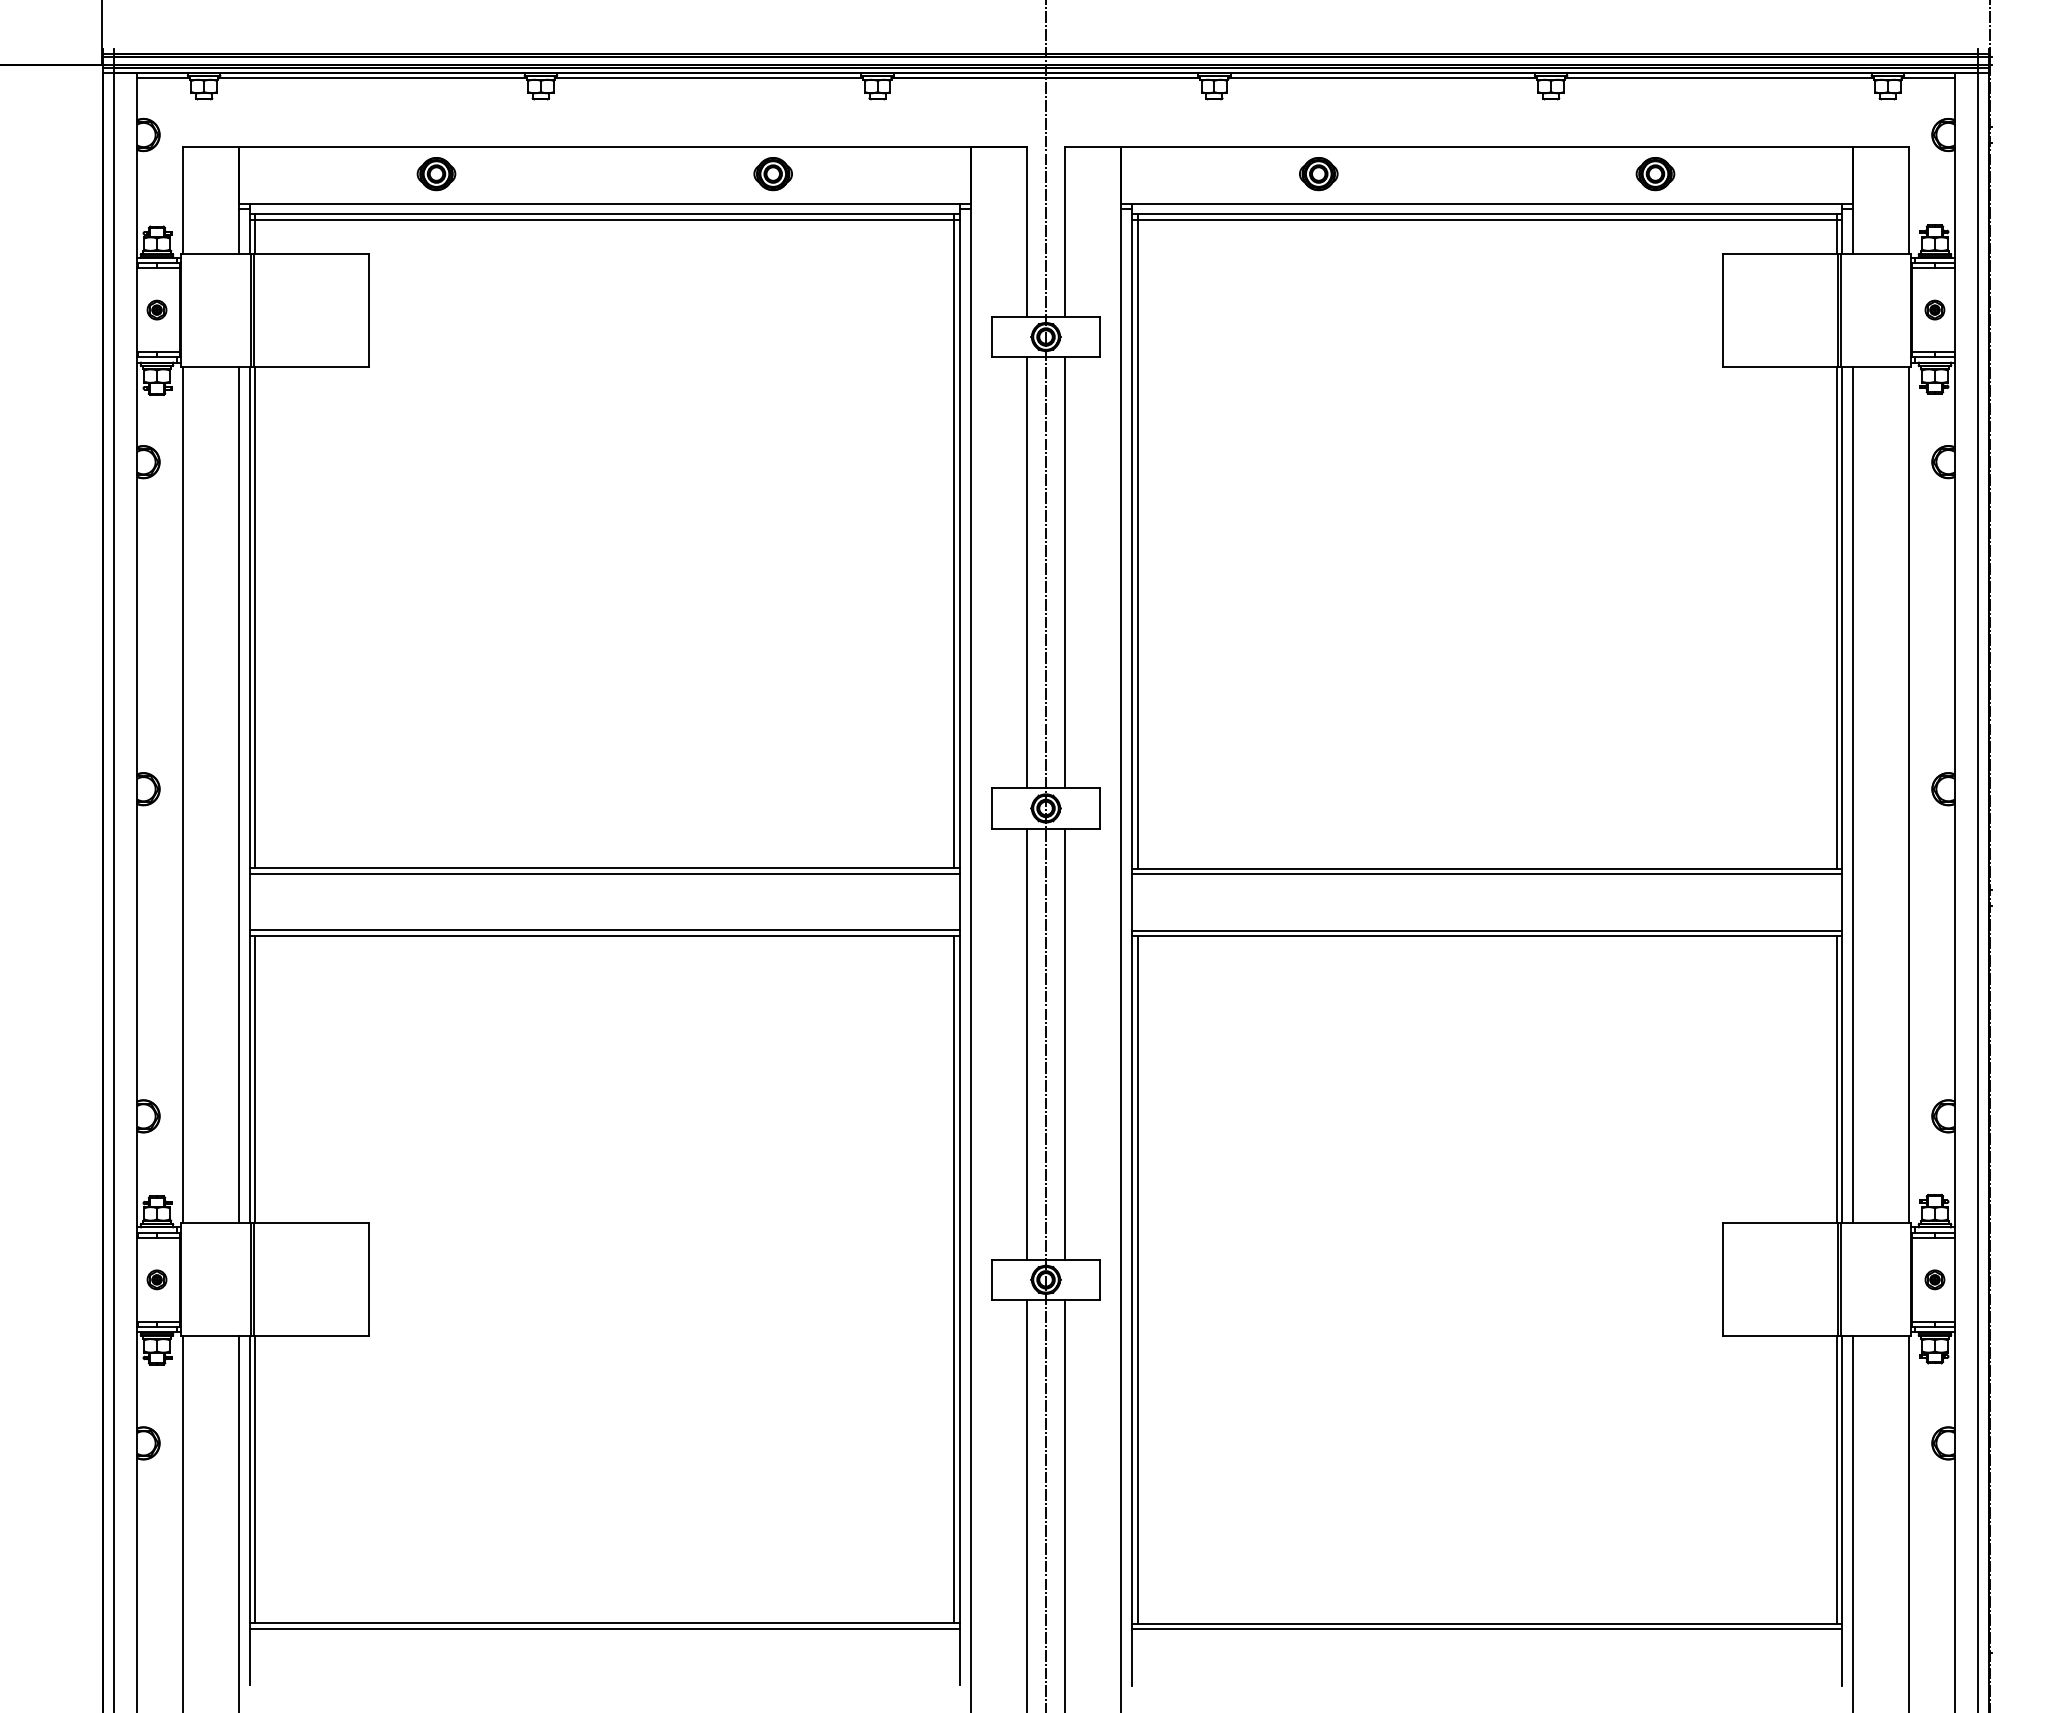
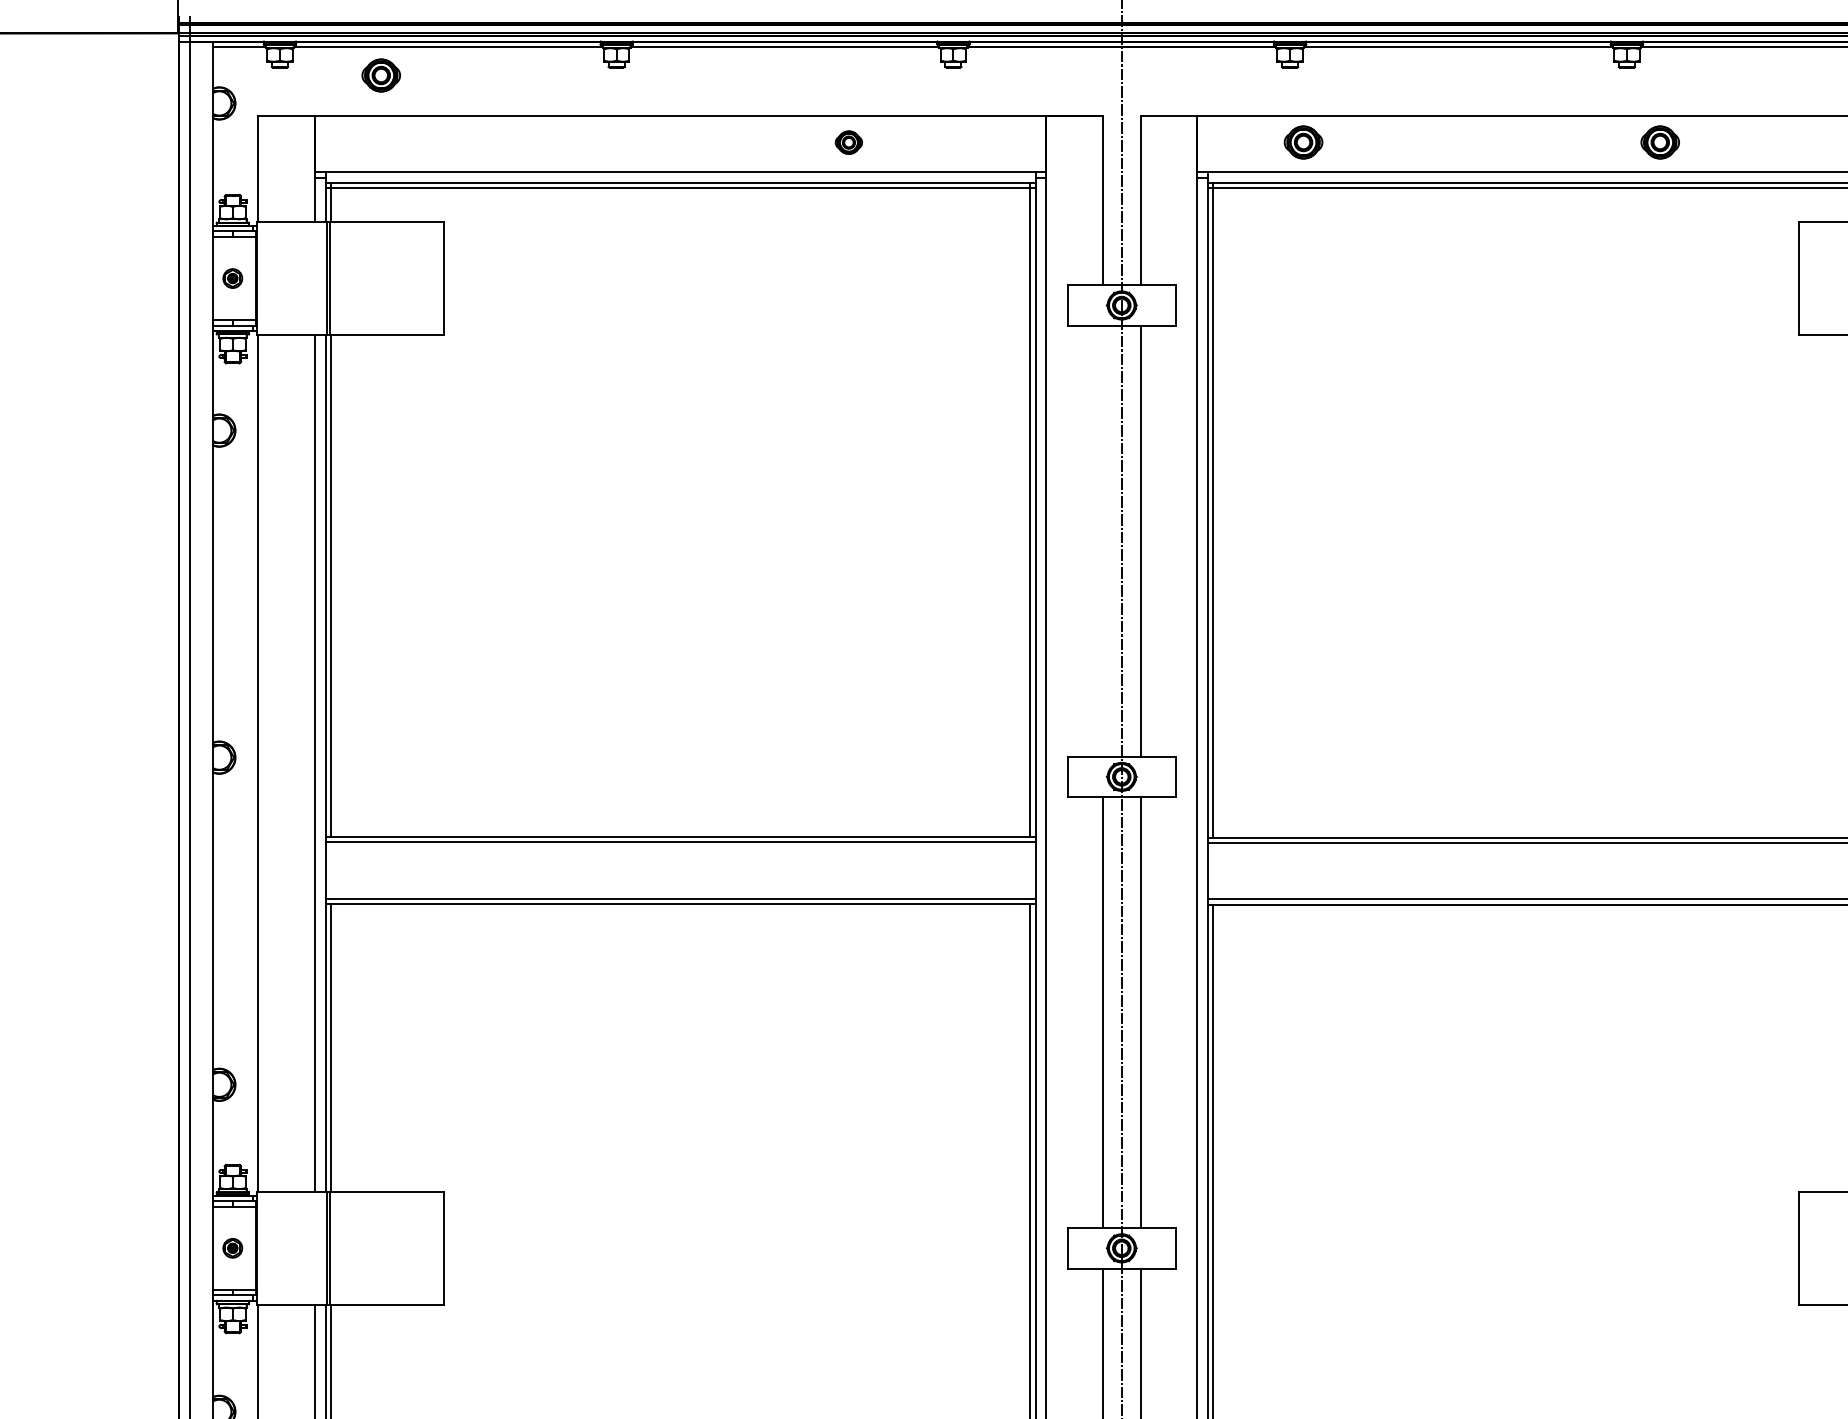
part: (436, 174) -> (381, 75), moved
part: (772, 174) -> (848, 142), size x0.7
part: (1318, 174) -> (1303, 142), moved
part: (1655, 174) -> (1660, 142), moved
line: (1027, 572) -> (1103, 540), removed

